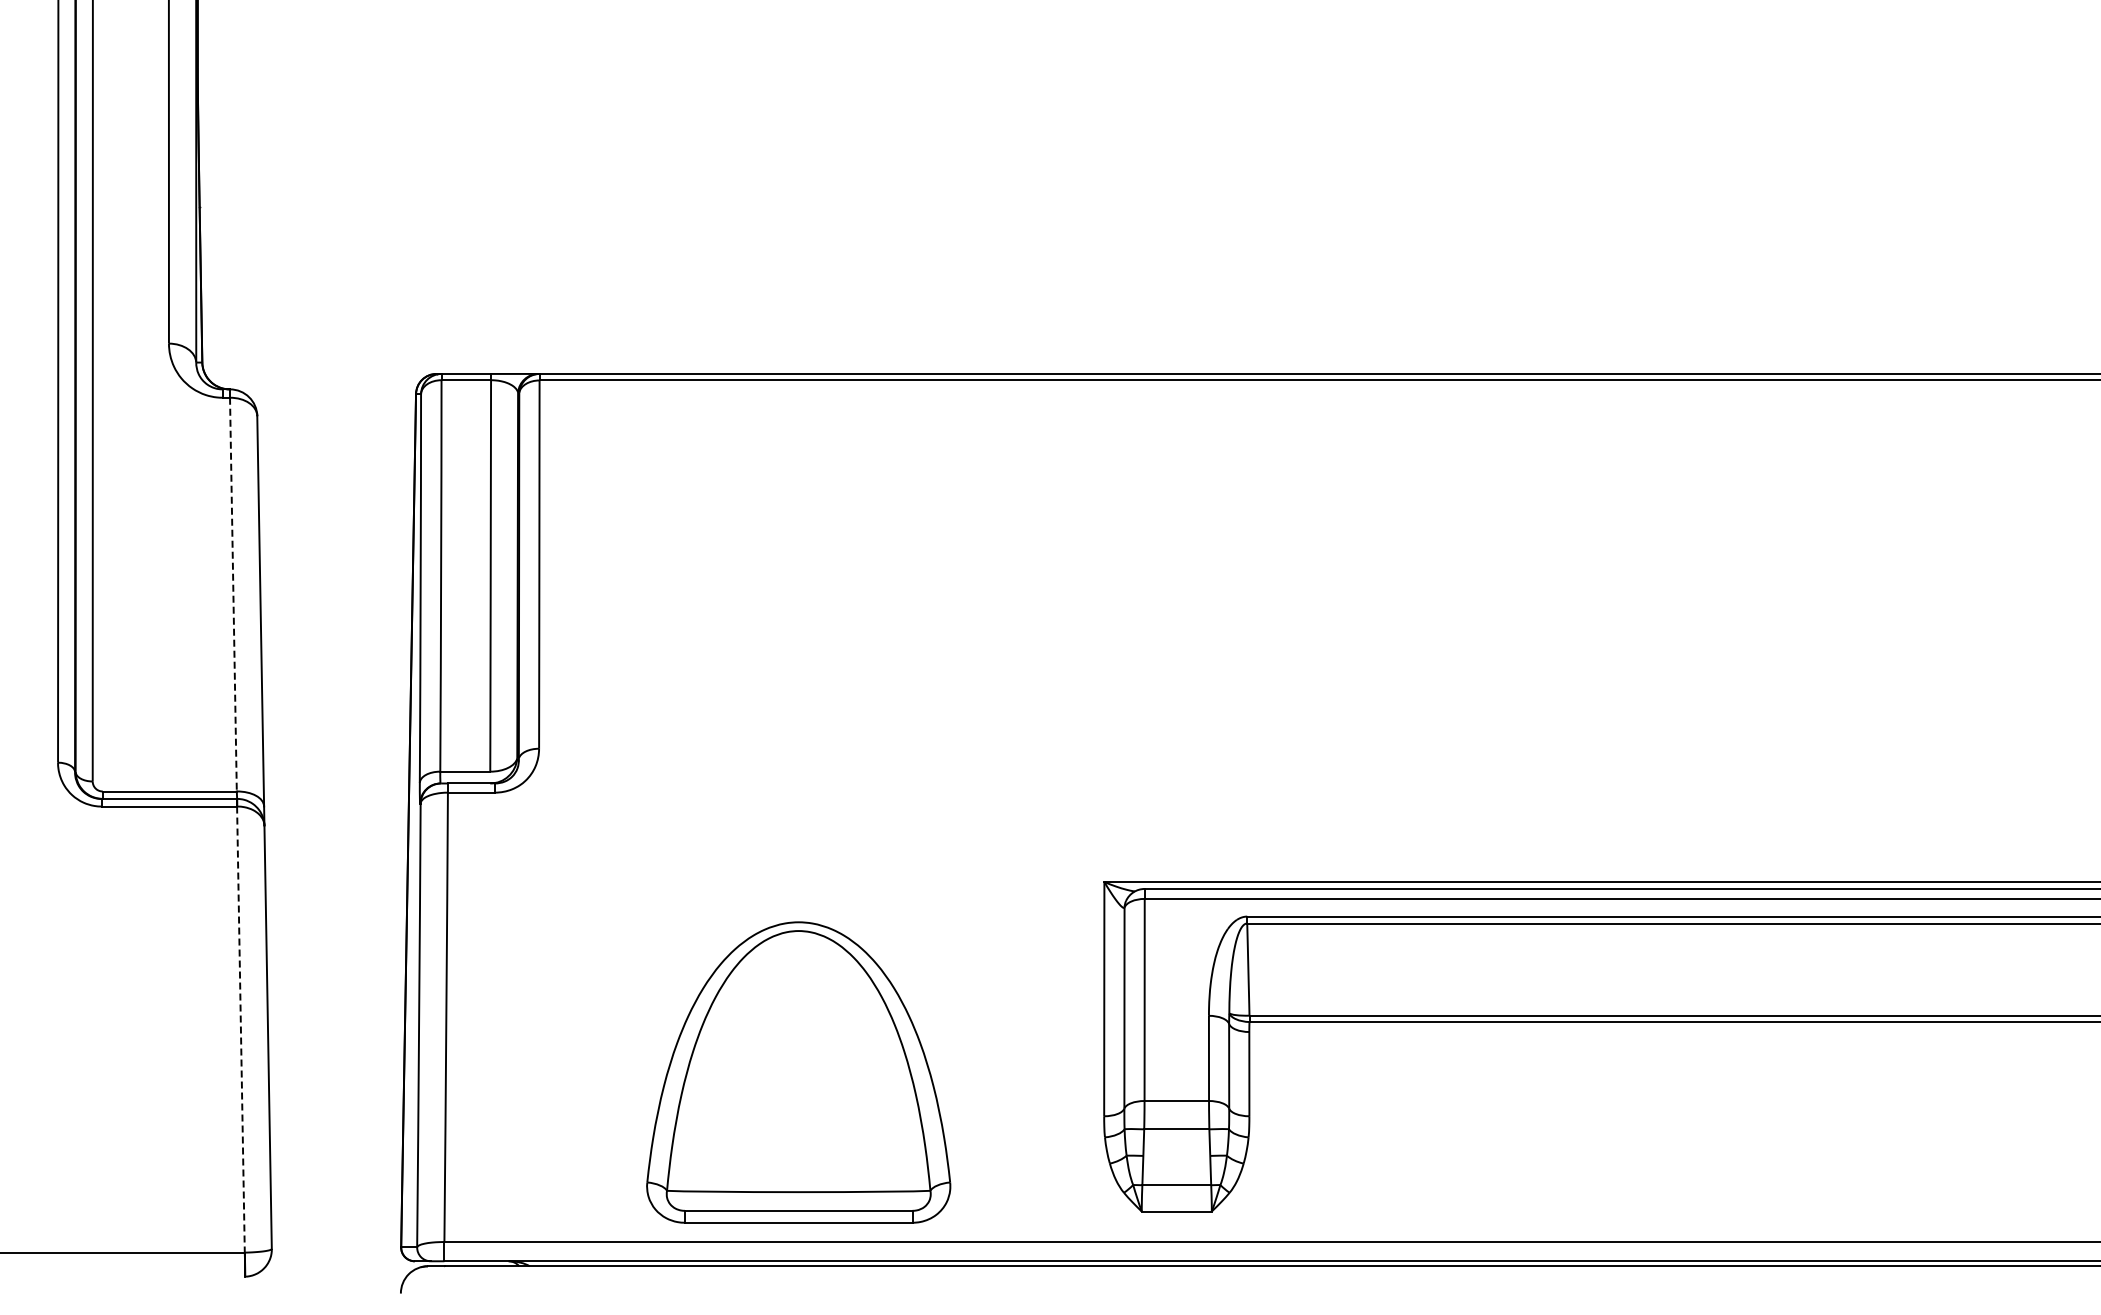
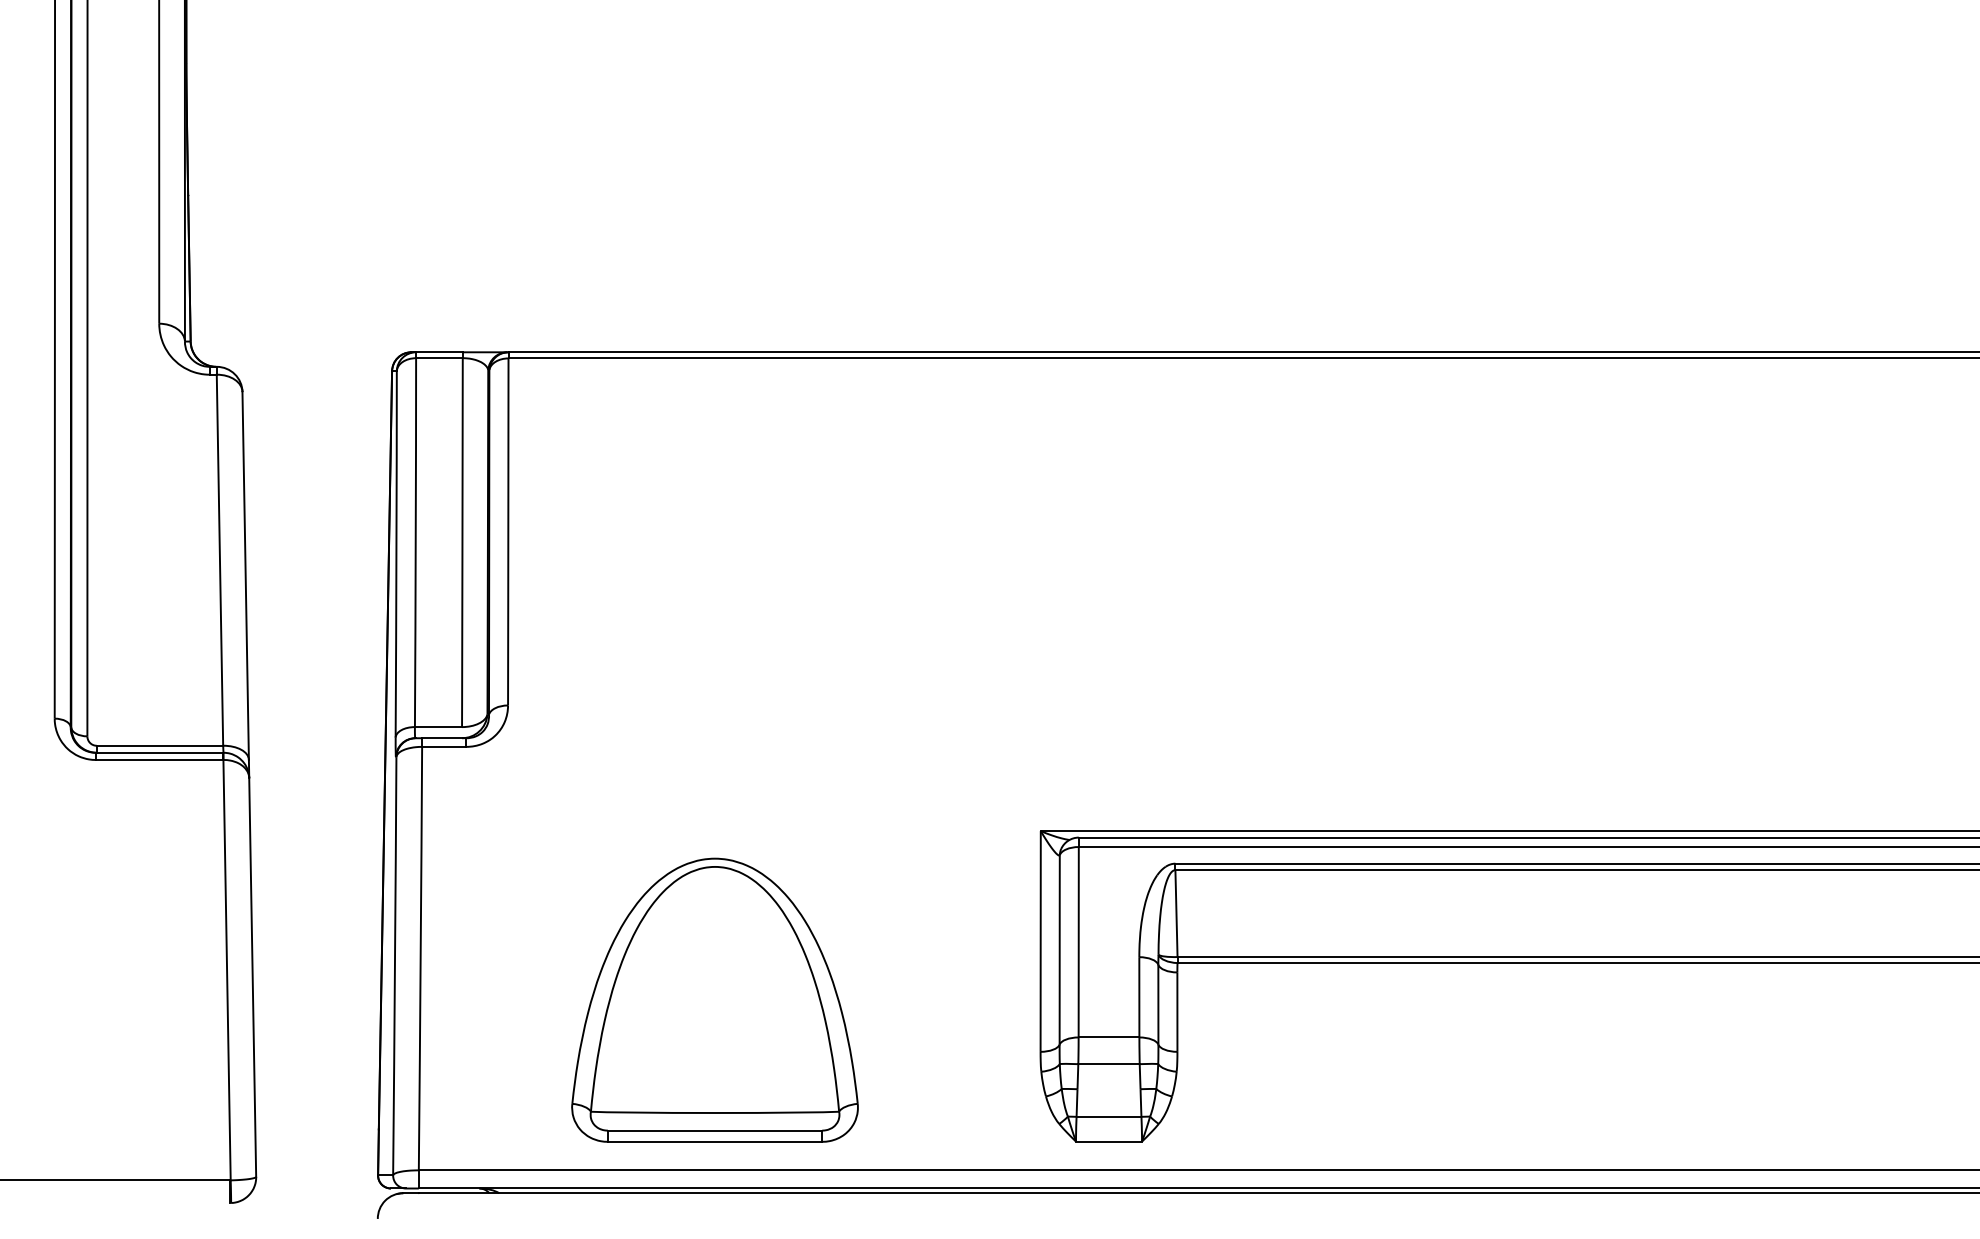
line: (233, 594) -> (220, 560), dashed -> solid
line: (240, 1030) -> (226, 971), dashed -> solid
part: (798, 1072) -> (714, 1000), moved

